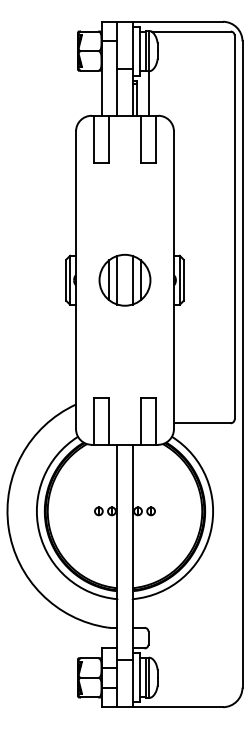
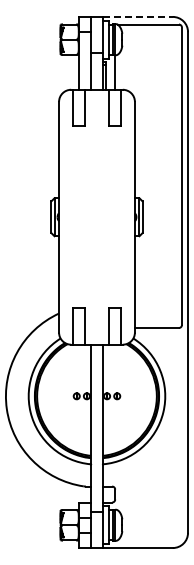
line: (177, 21) -> (137, 16), solid -> dashed
part: (124, 279) -> (96, 216), removed

